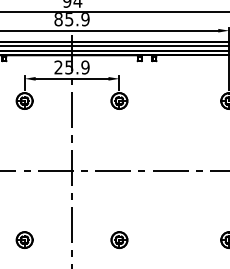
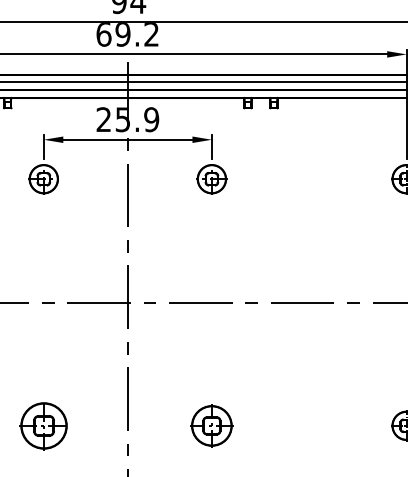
text: (71, 19) -> (126, 34), 85.9 -> 69.2
part: (24, 239) -> (43, 424), size x1.6
part: (119, 239) -> (211, 424), size x1.4

